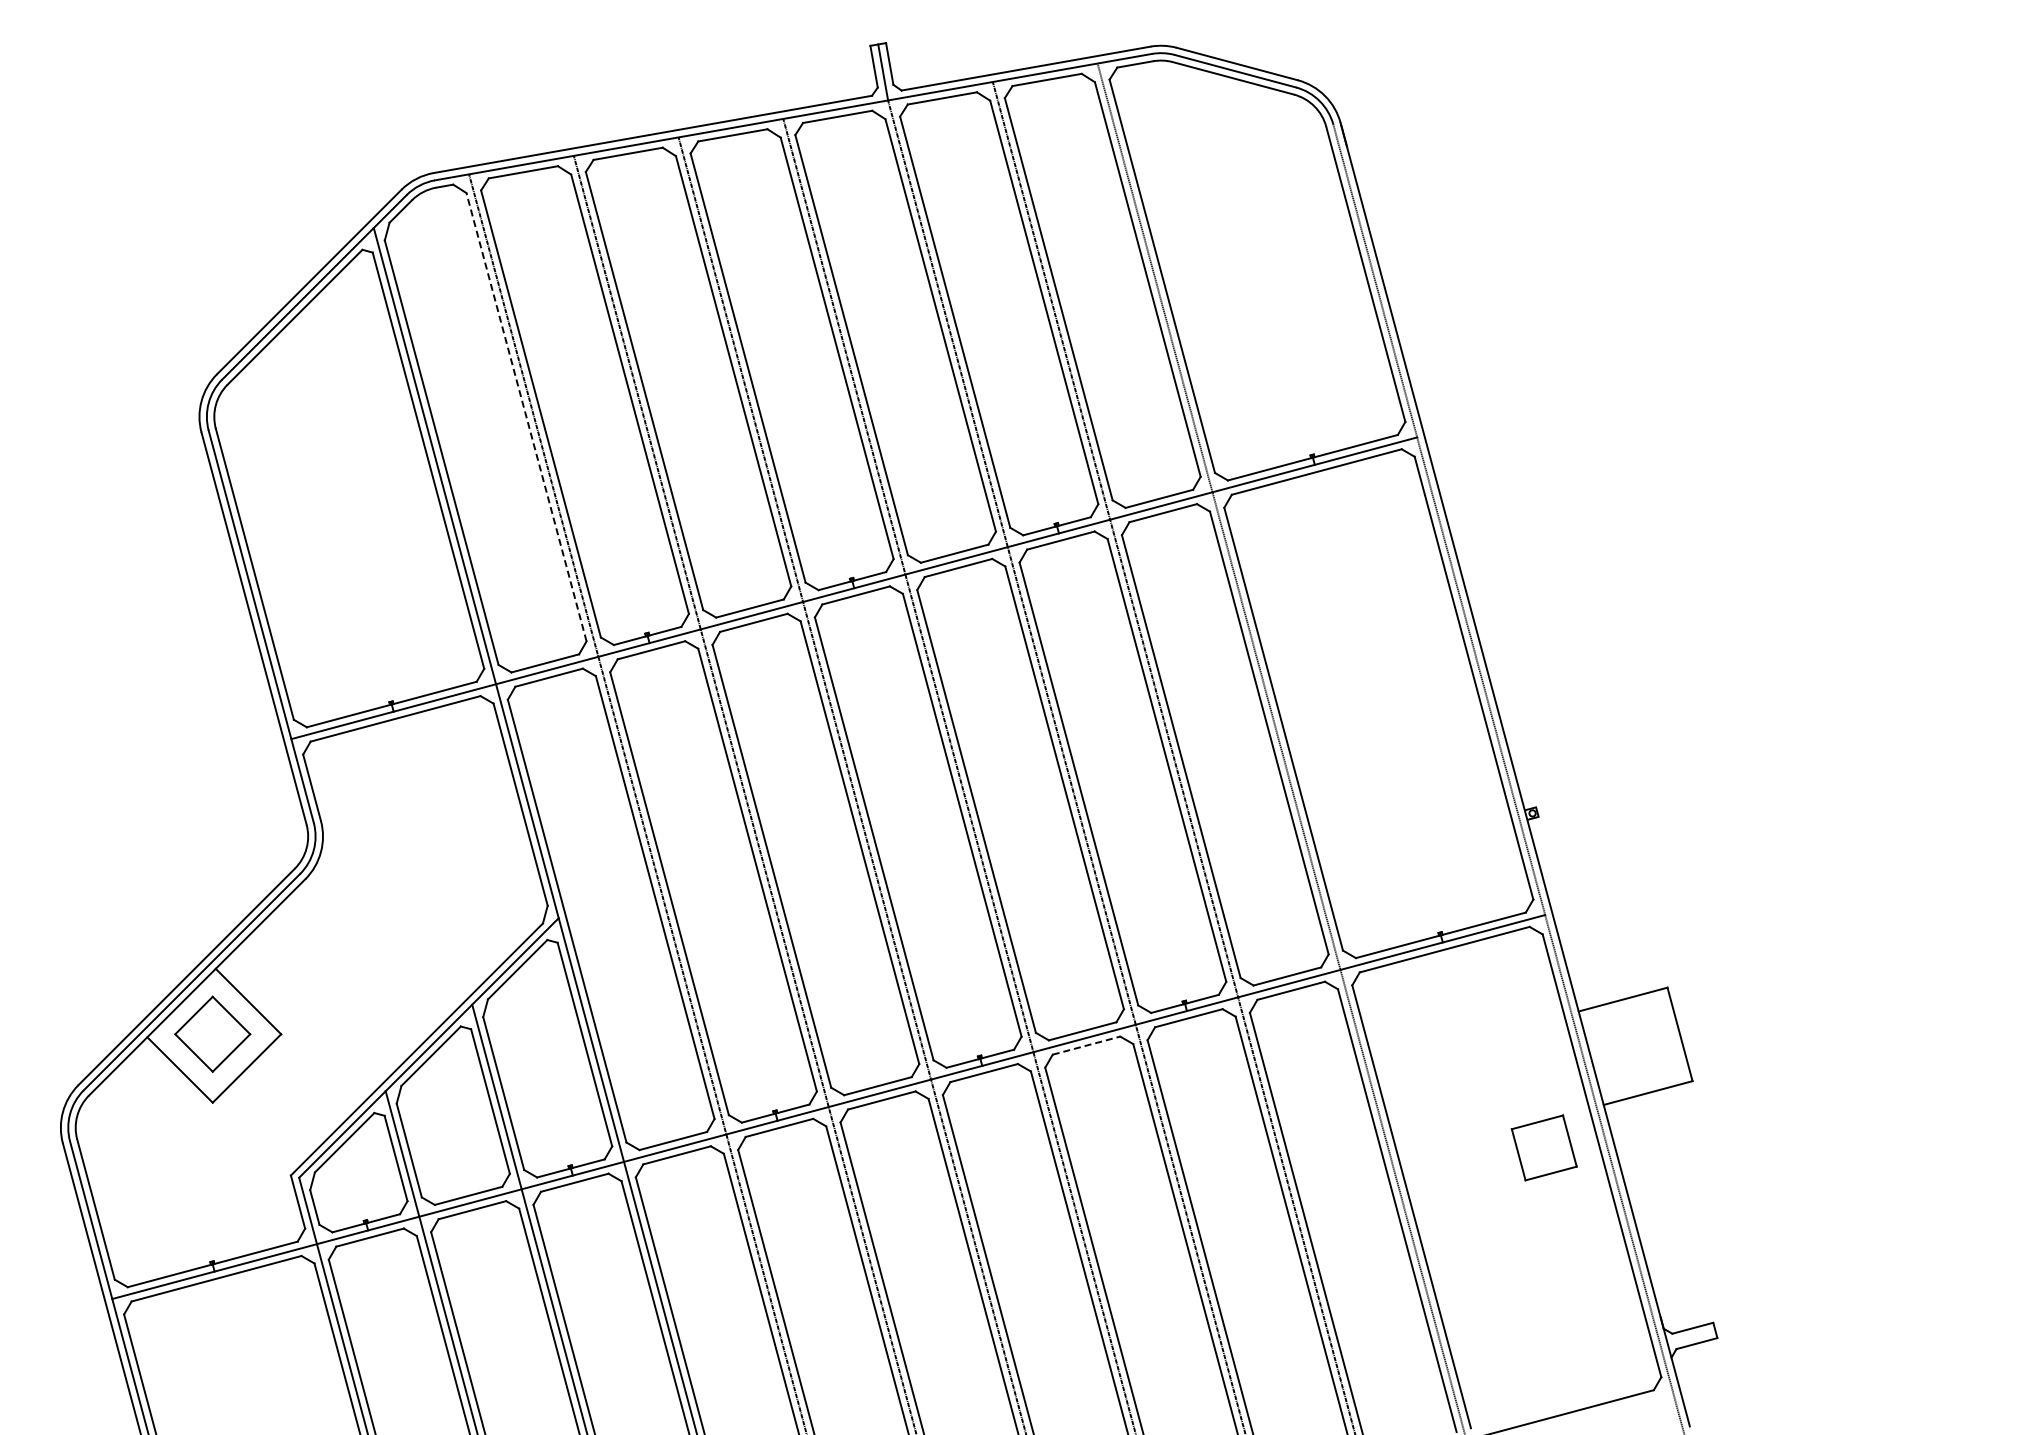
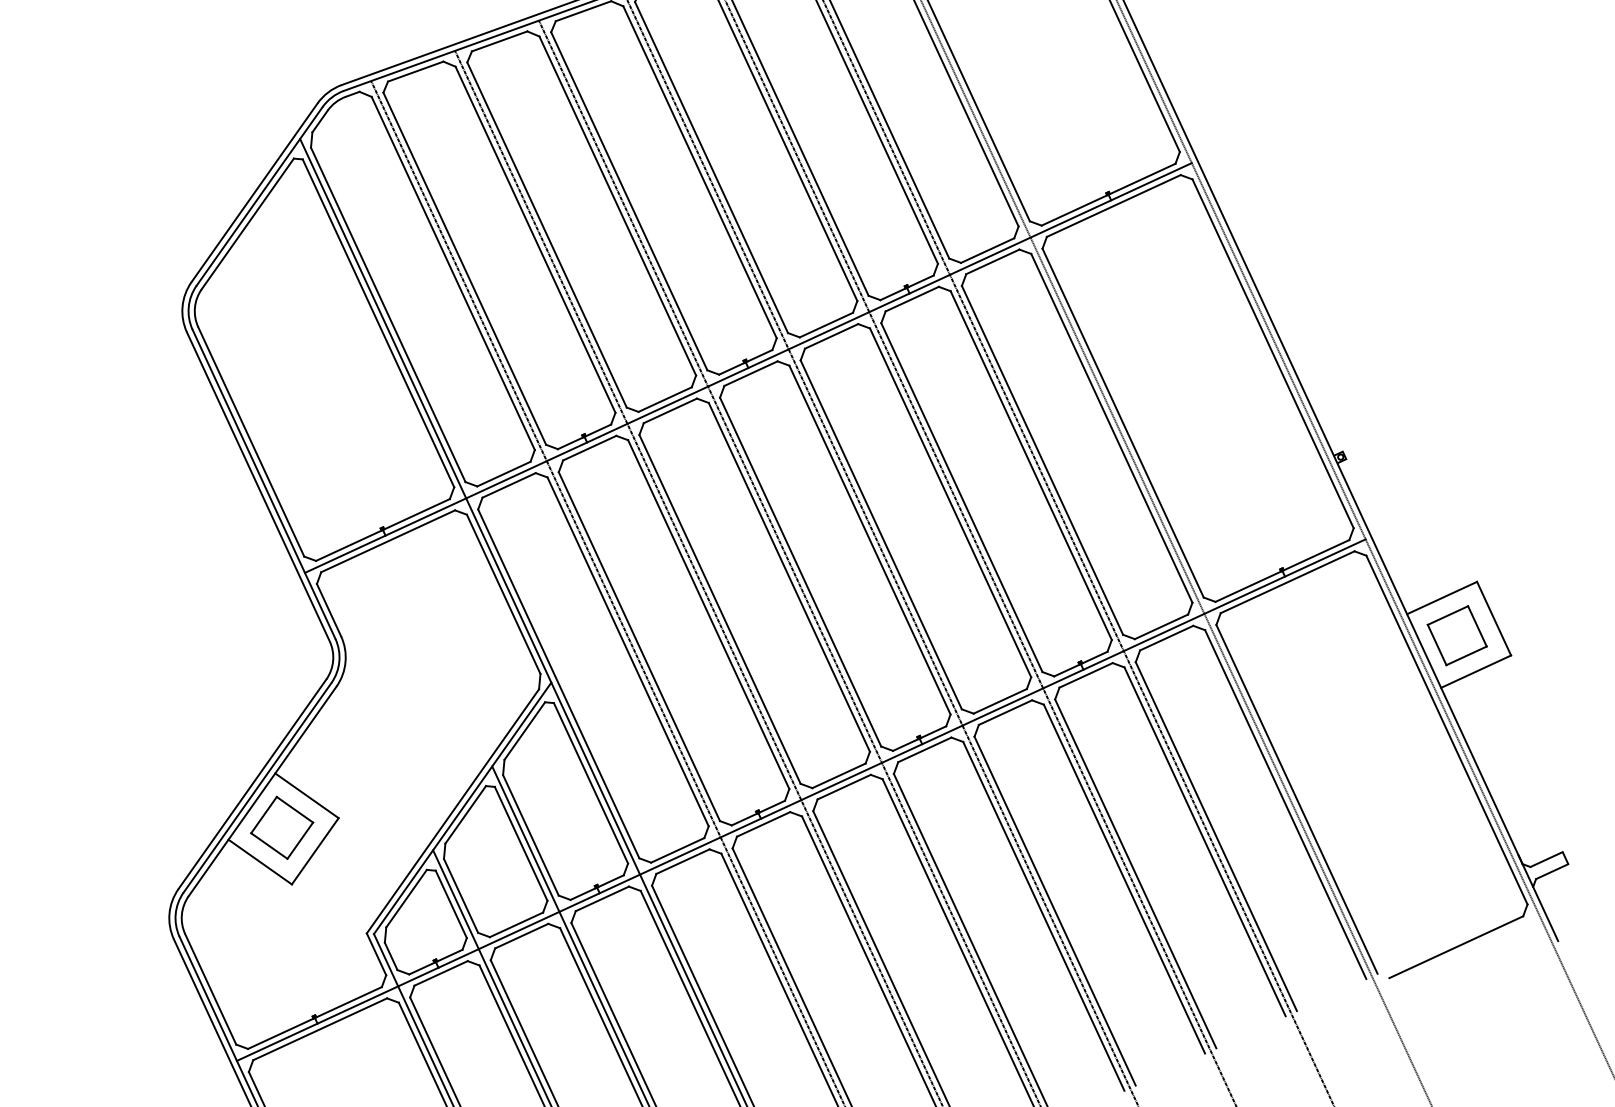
line: (526, 416) -> (453, 272), dashed -> solid
line: (1086, 1045) -> (1005, 712), dashed -> solid
part: (1543, 1147) -> (1456, 635), moved

